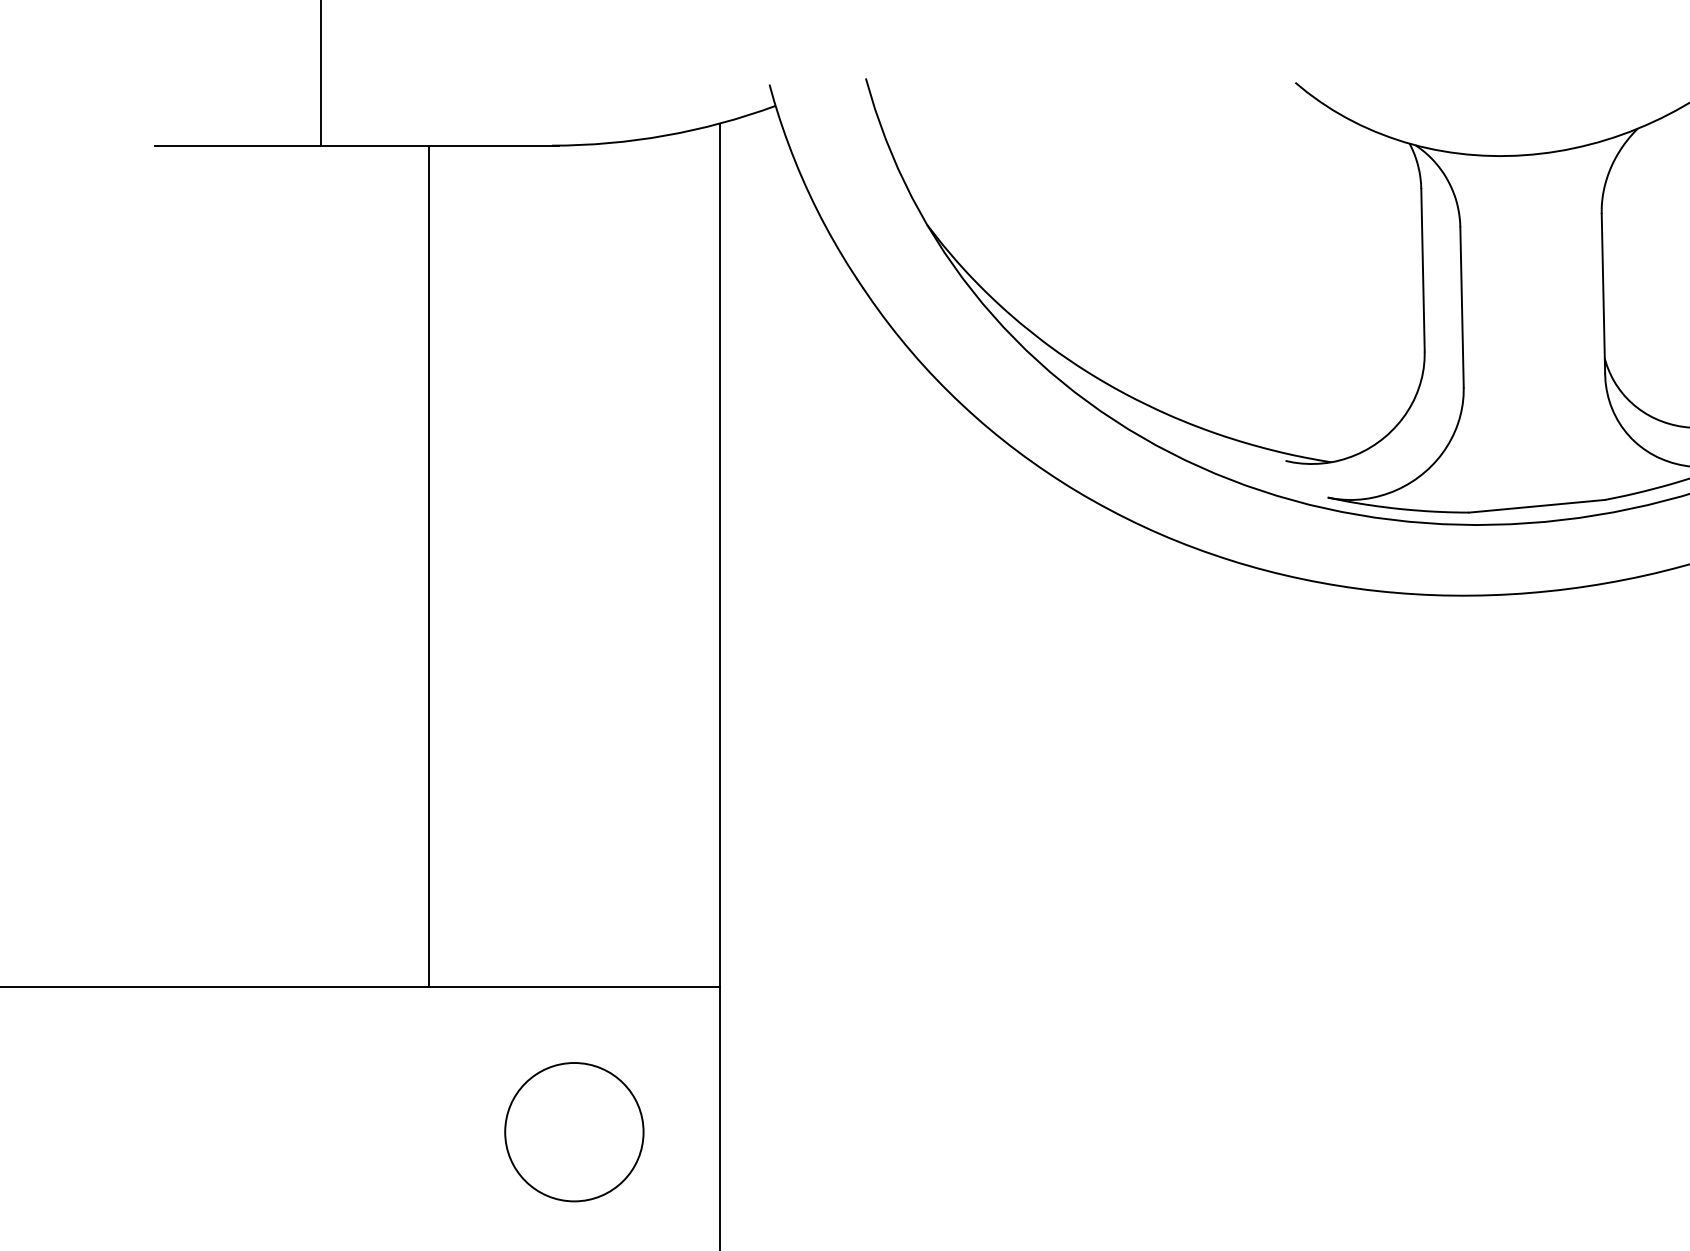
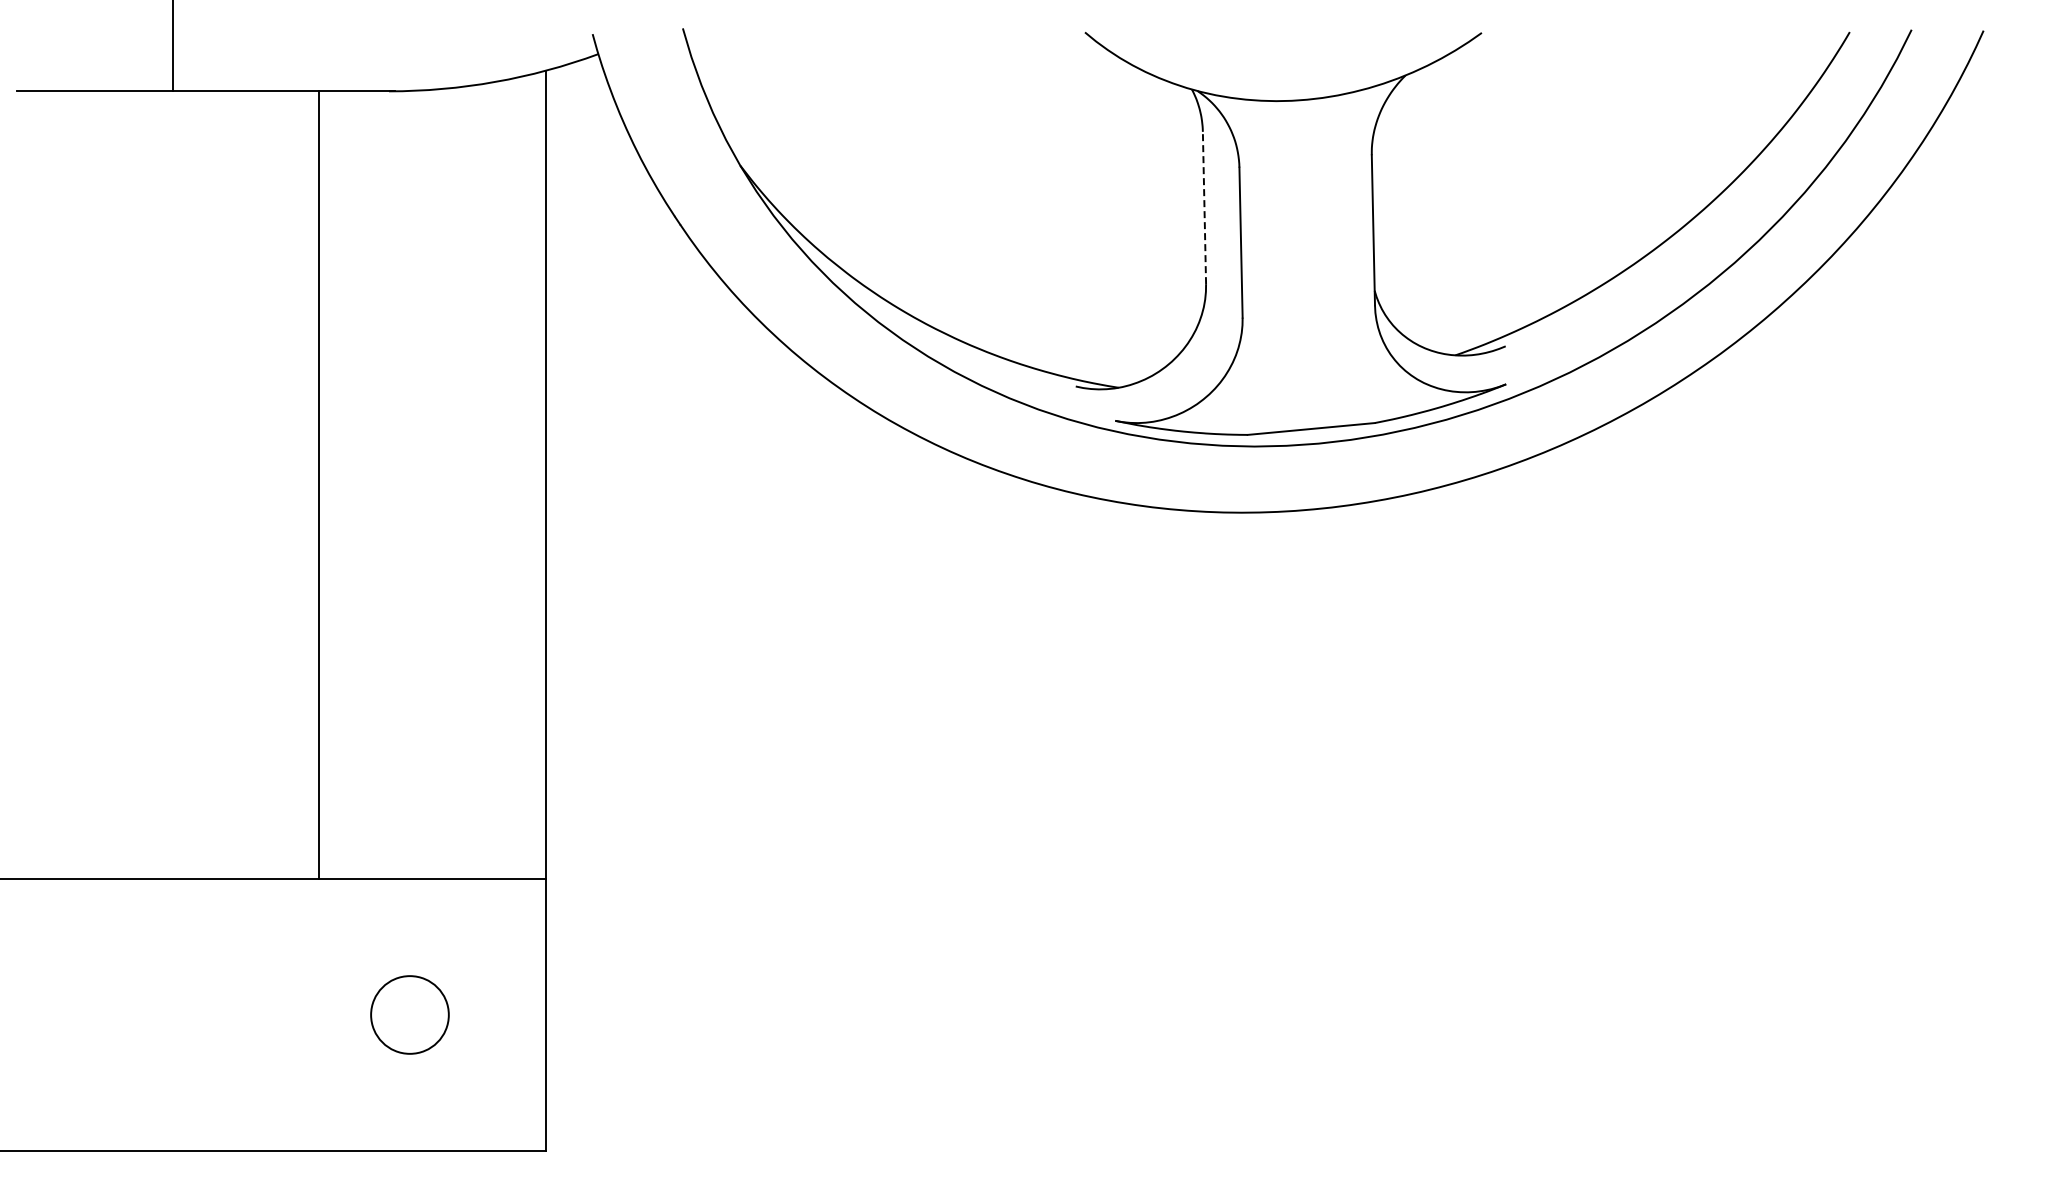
line: (1423, 269) -> (1204, 207), solid -> dashed
line: (428, 565) -> (318, 484), moved
circle: (573, 1131) -> (409, 1014), size x0.6

